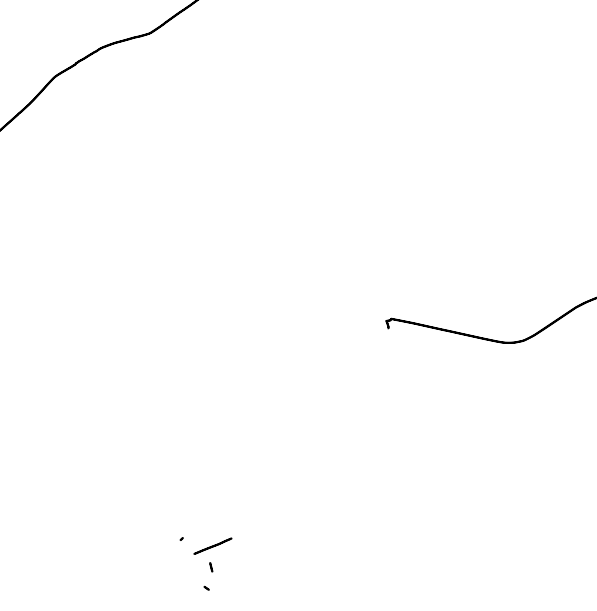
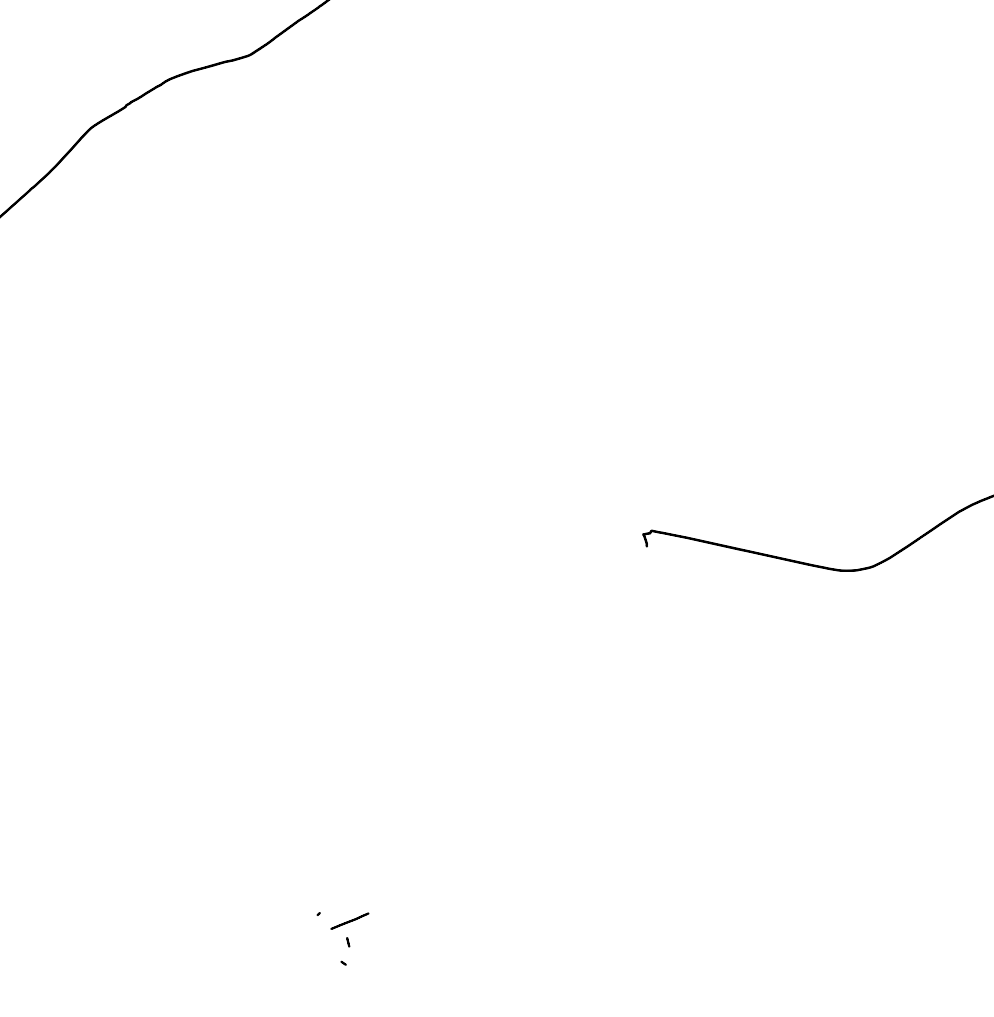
part: (205, 563) -> (342, 938), size x0.6

